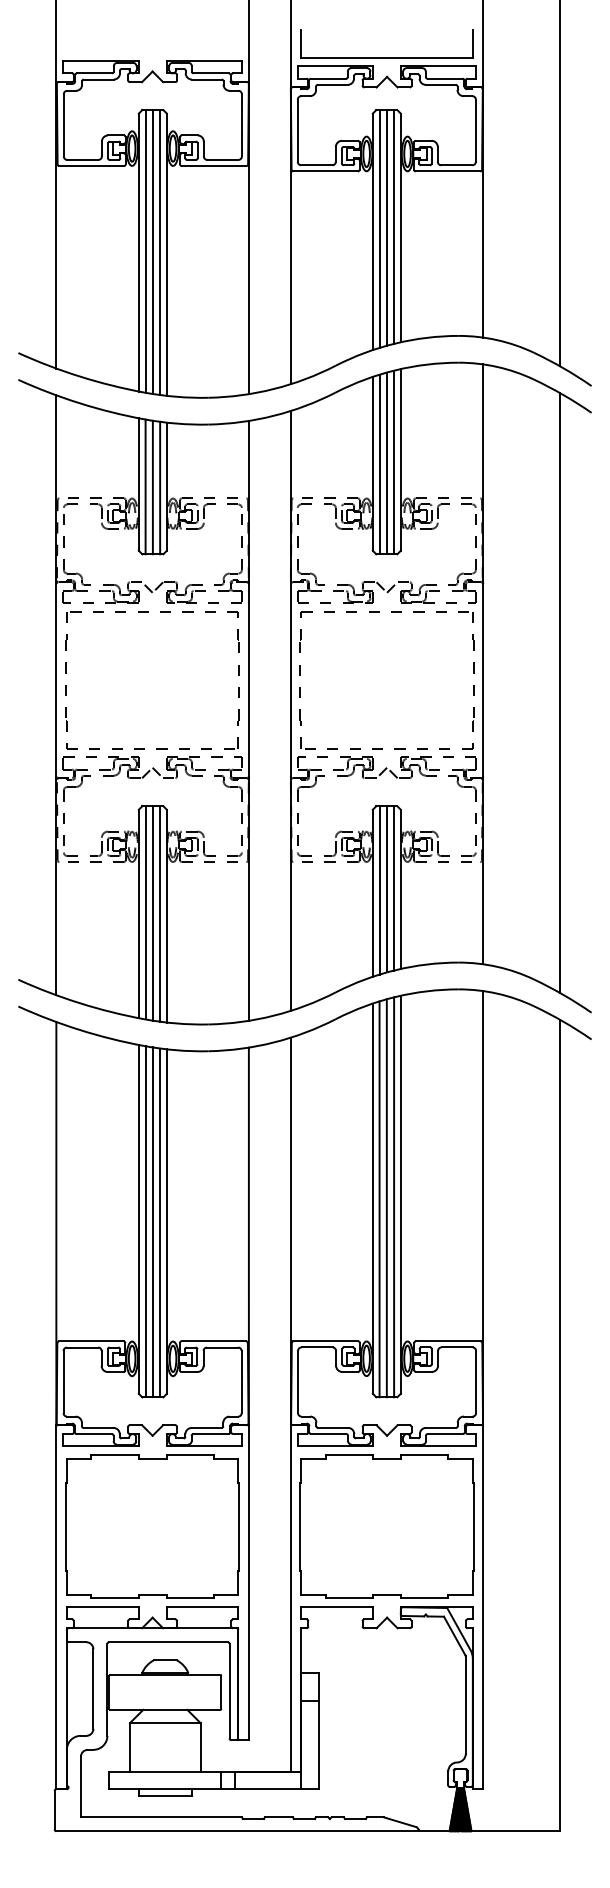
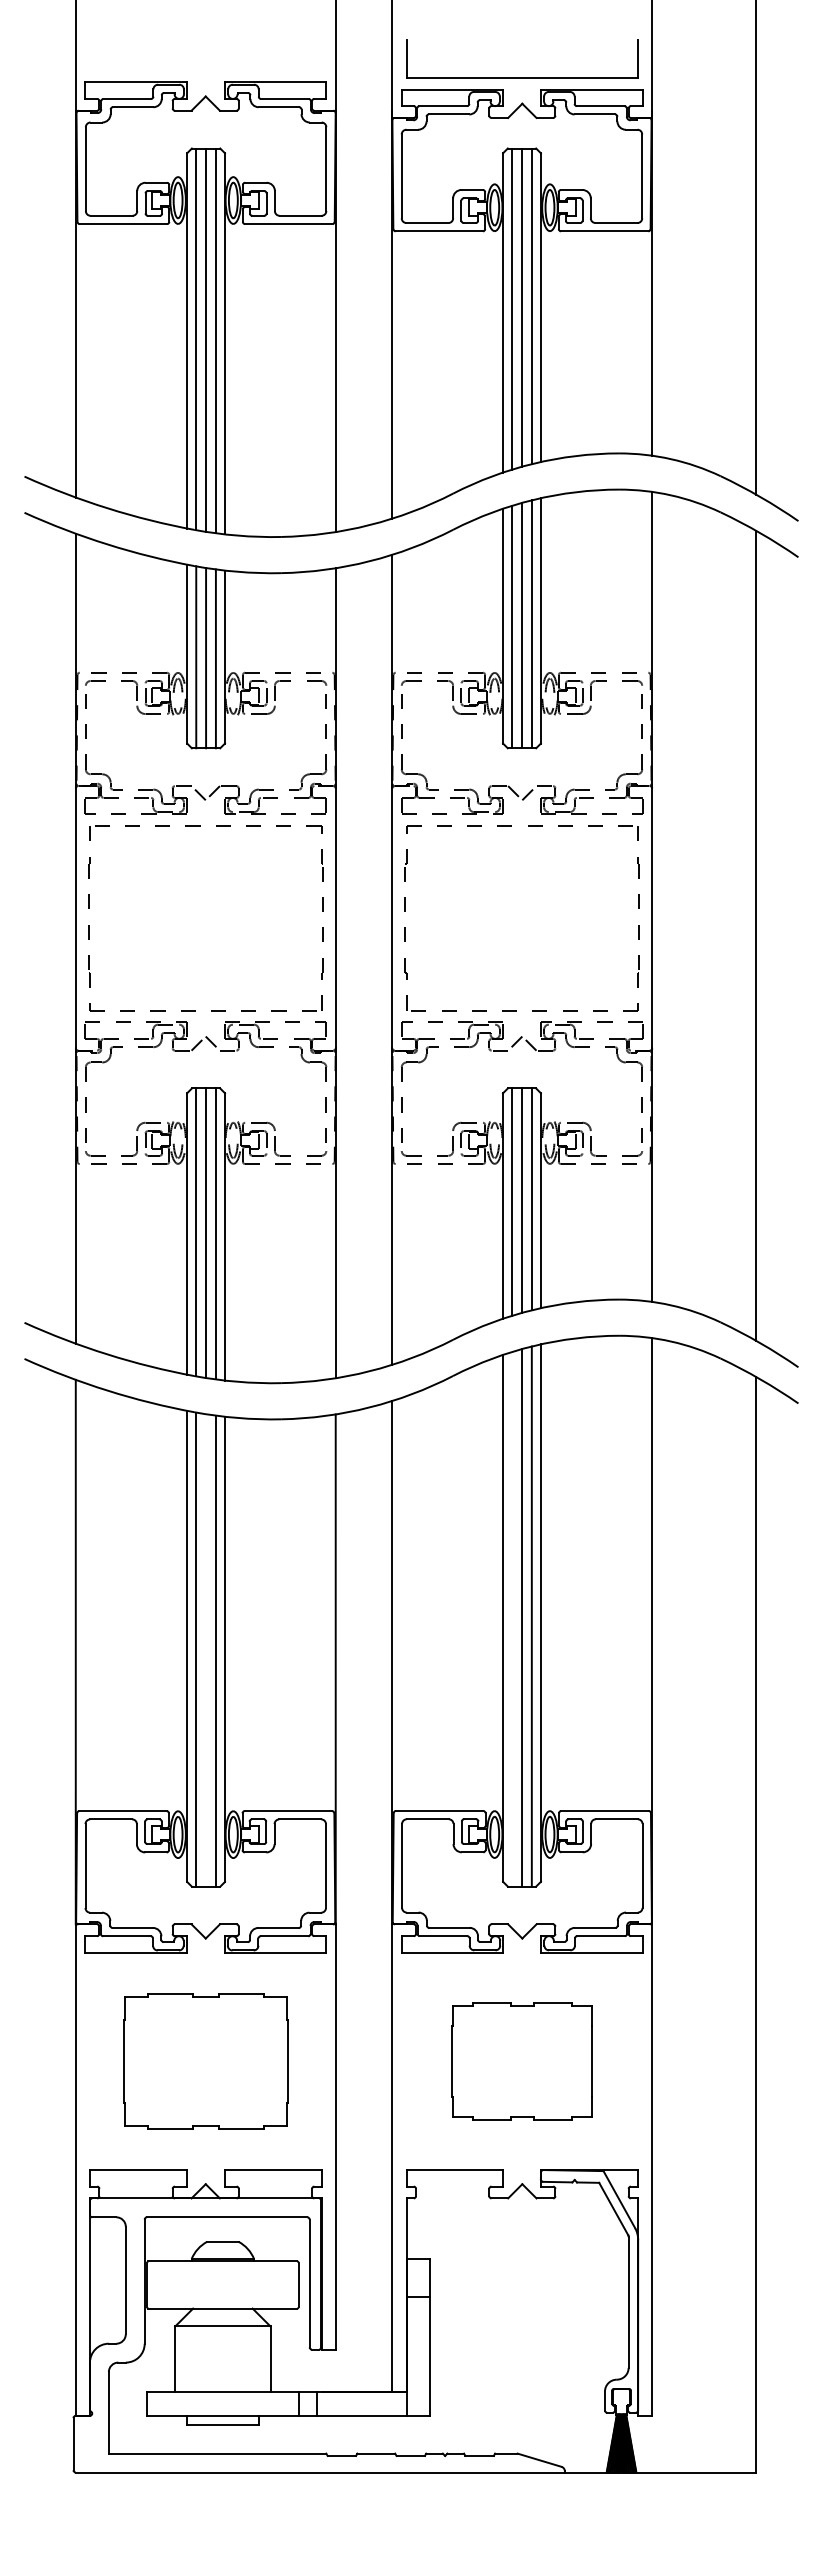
line: (379, 1198) -> (512, 1618), removed
line: (153, 1222) -> (206, 1650), removed
part: (152, 1526) -> (205, 2061), size x0.7
part: (386, 1526) -> (521, 2061), size x0.6

